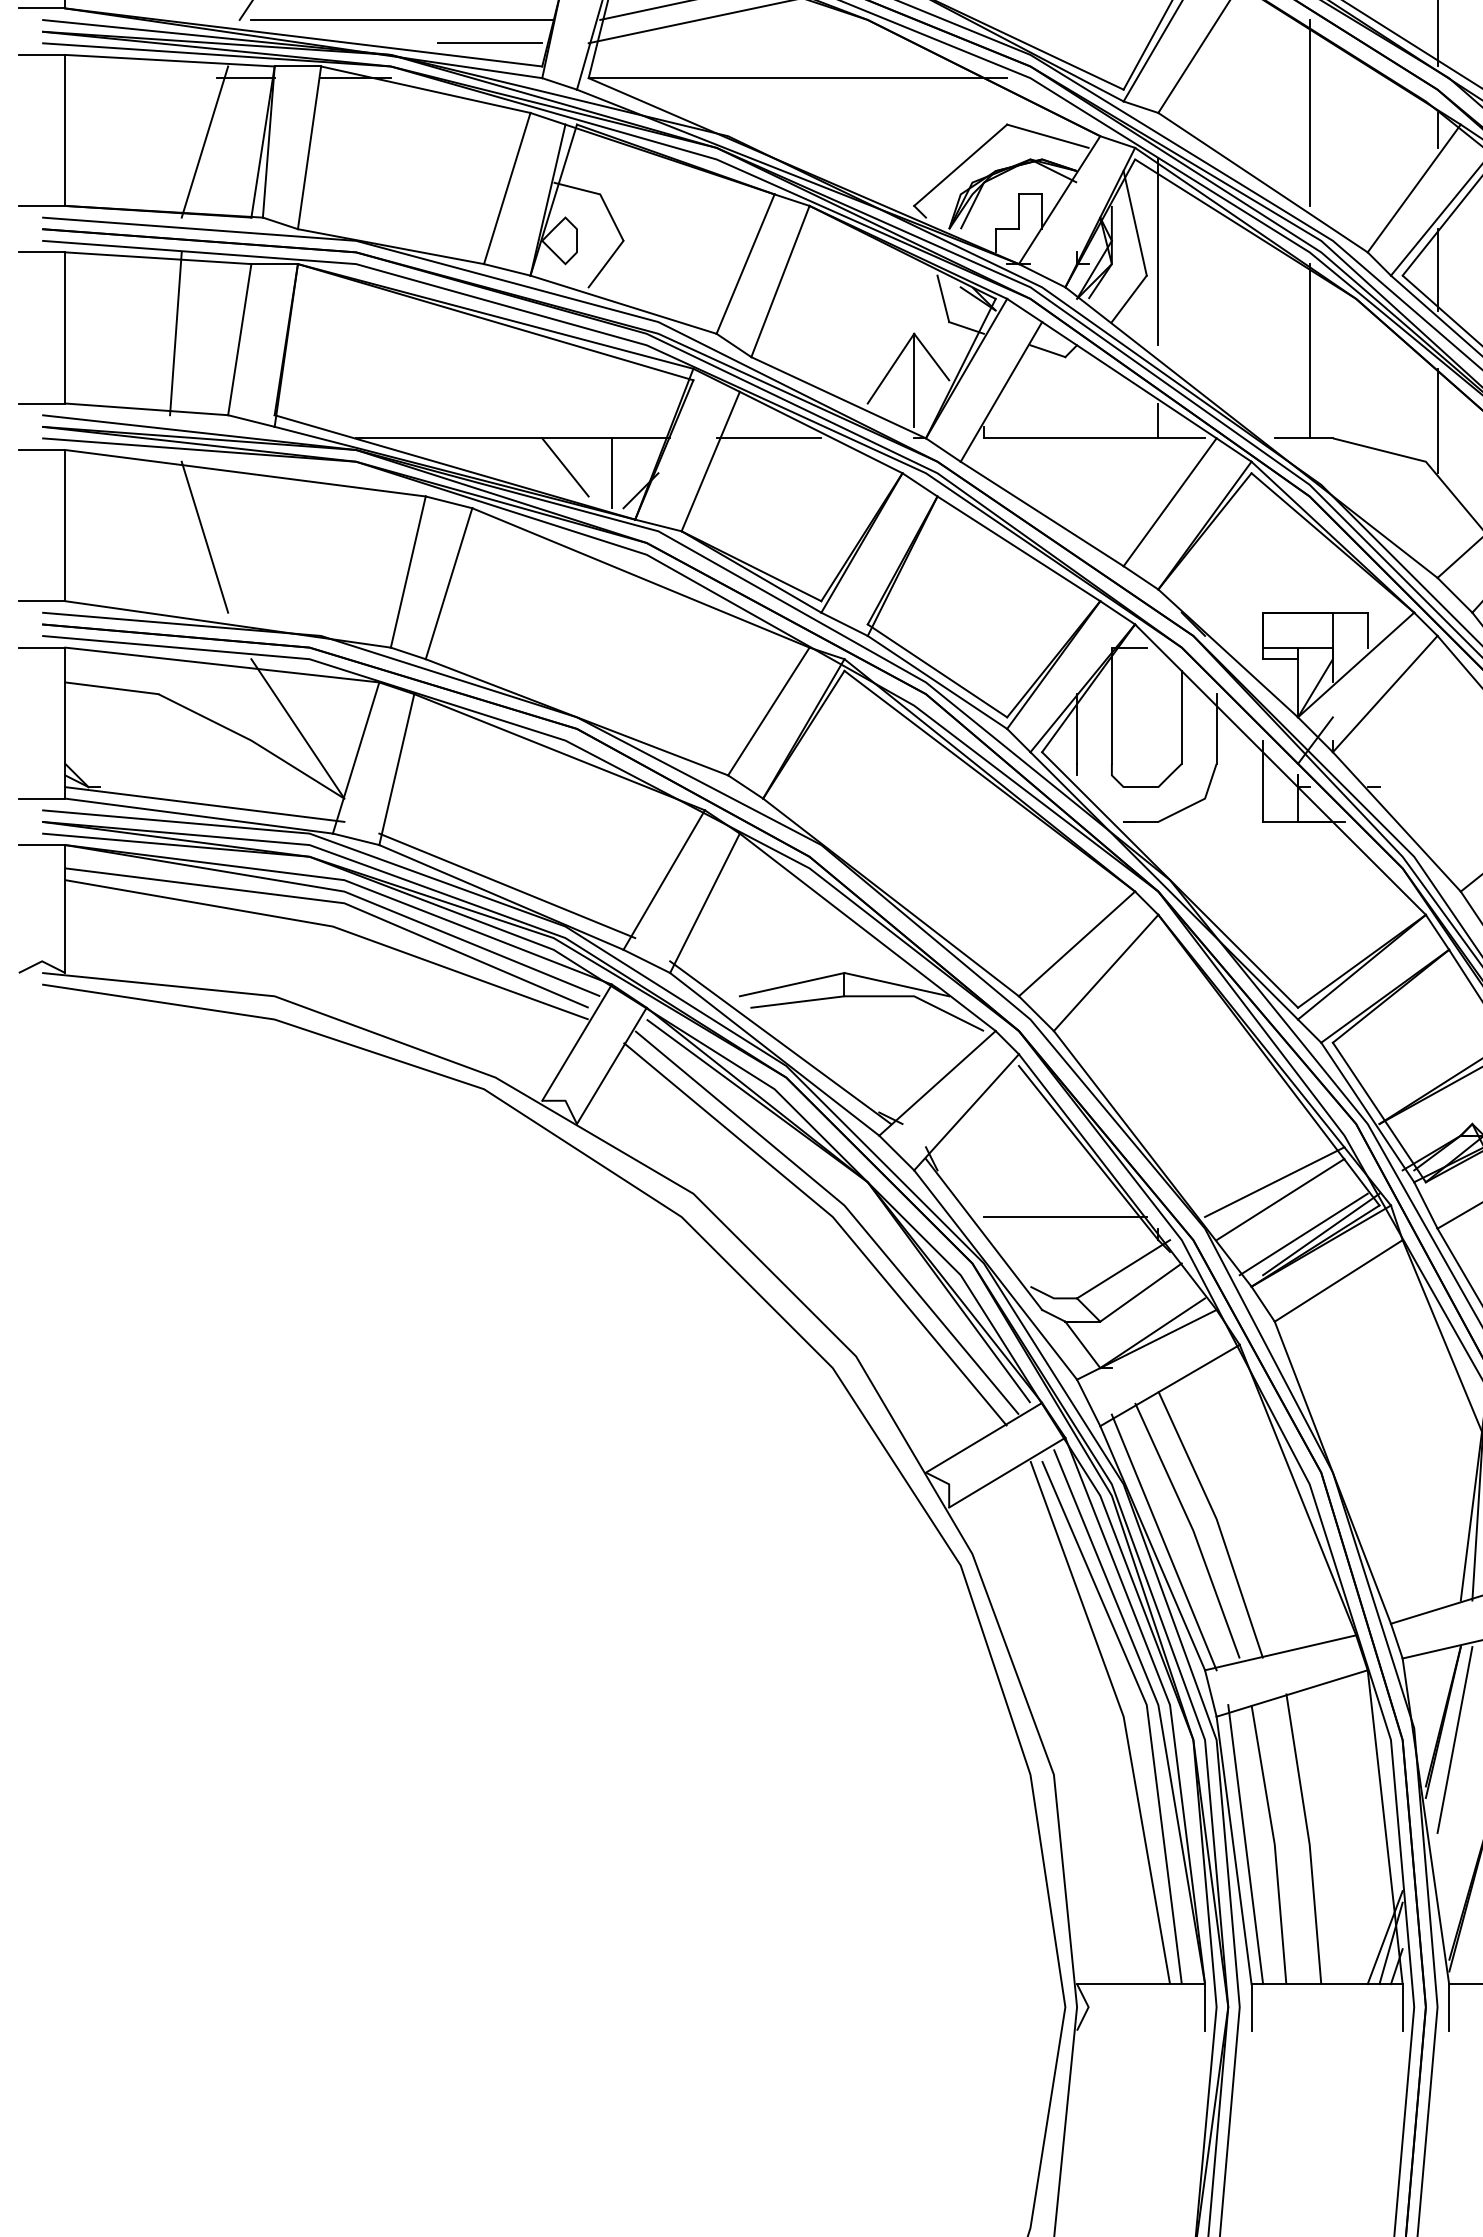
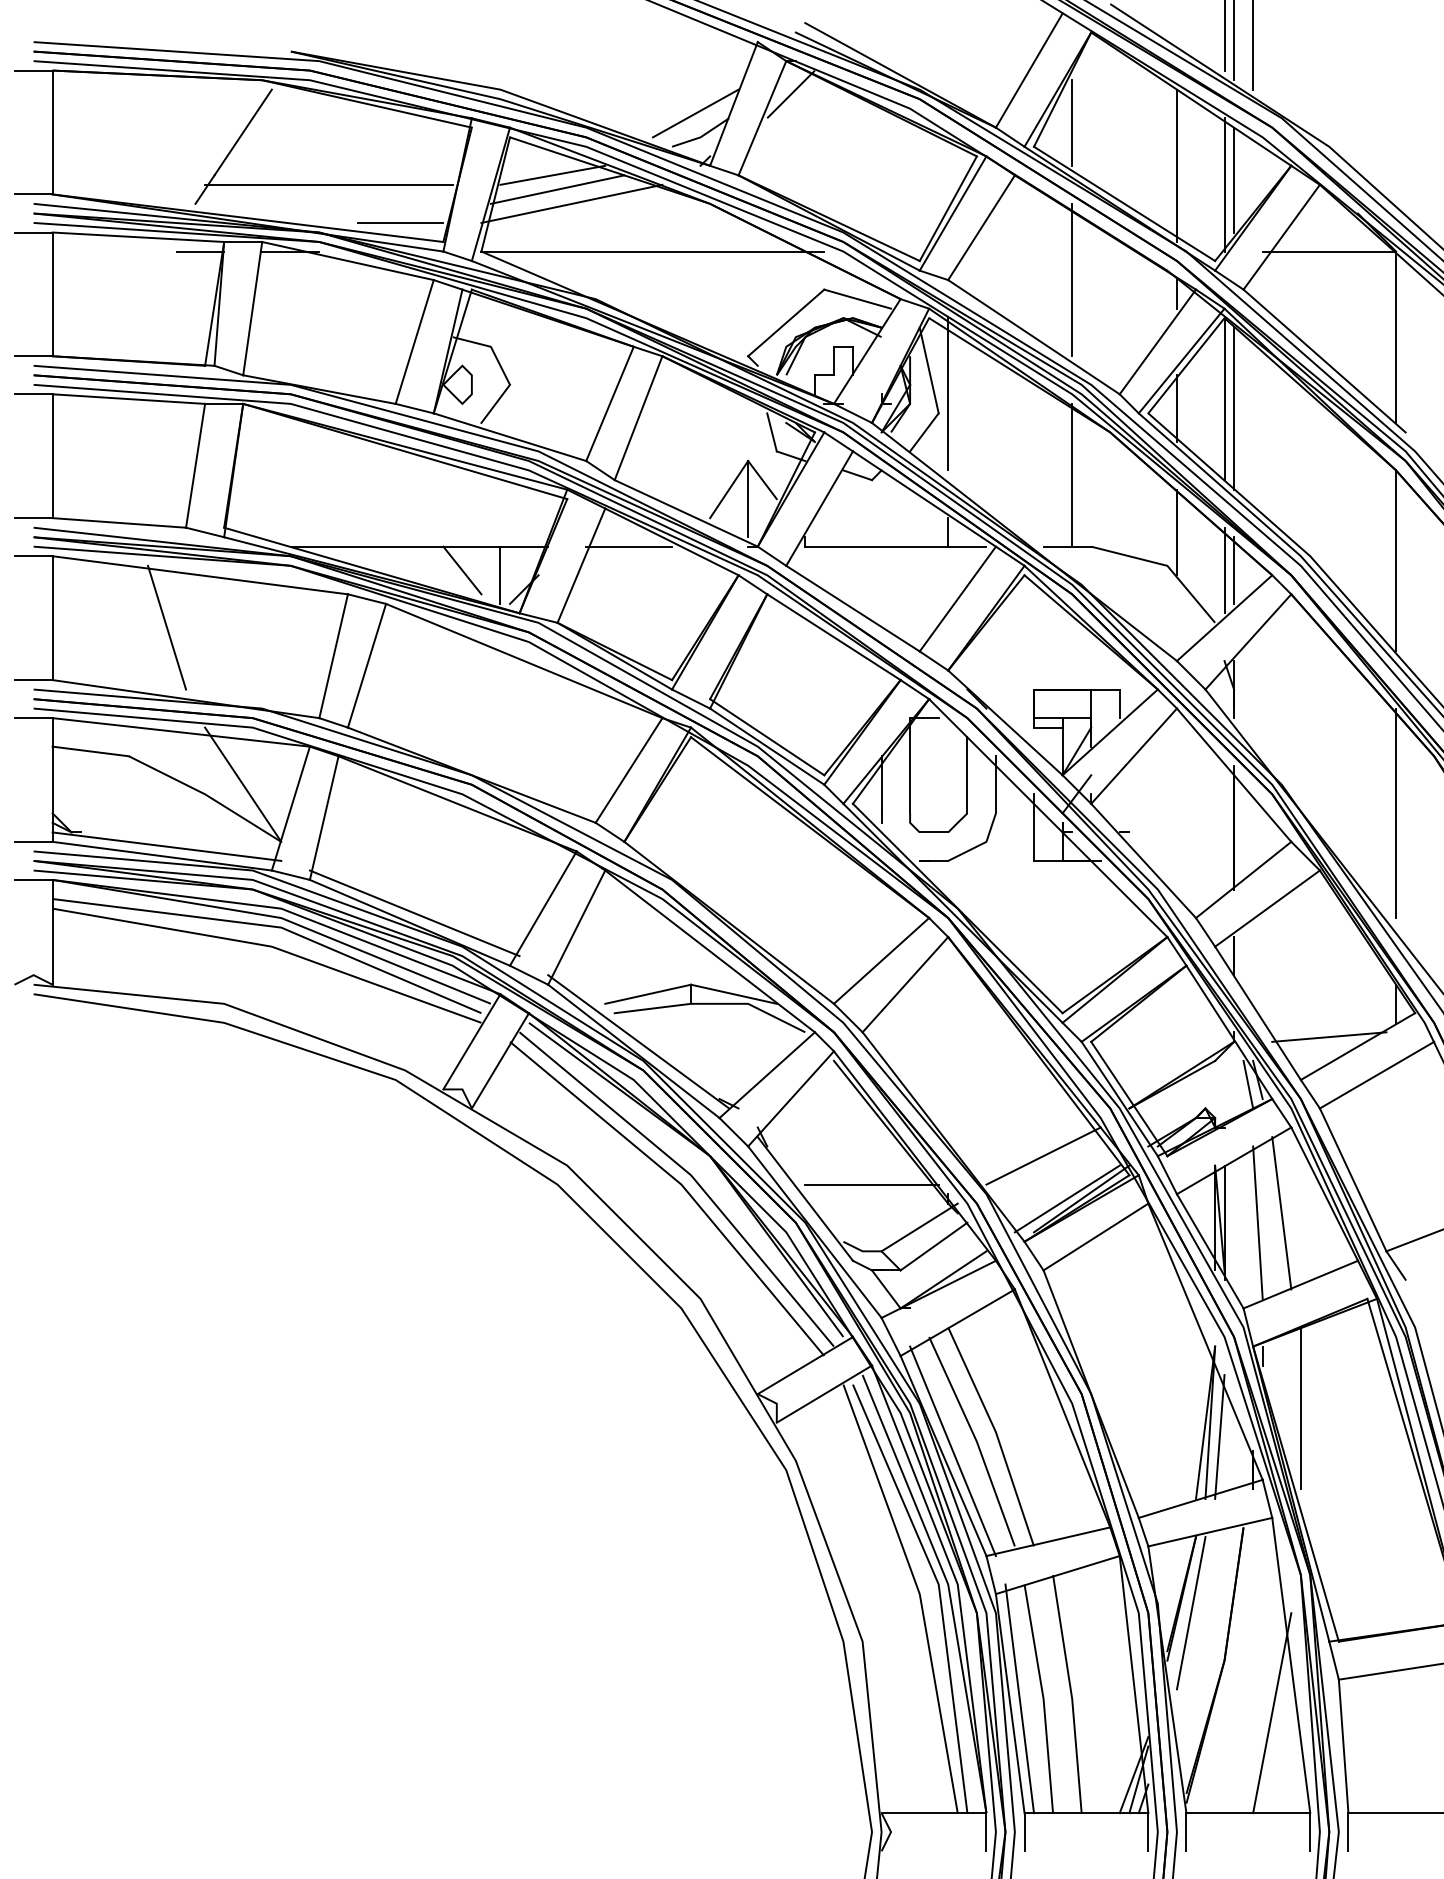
line: (402, 19) -> (328, 203), removed
line: (205, 141) -> (167, 303), removed
line: (176, 333) -> (143, 460), removed
line: (1279, 1199) -> (1047, 1170), removed

